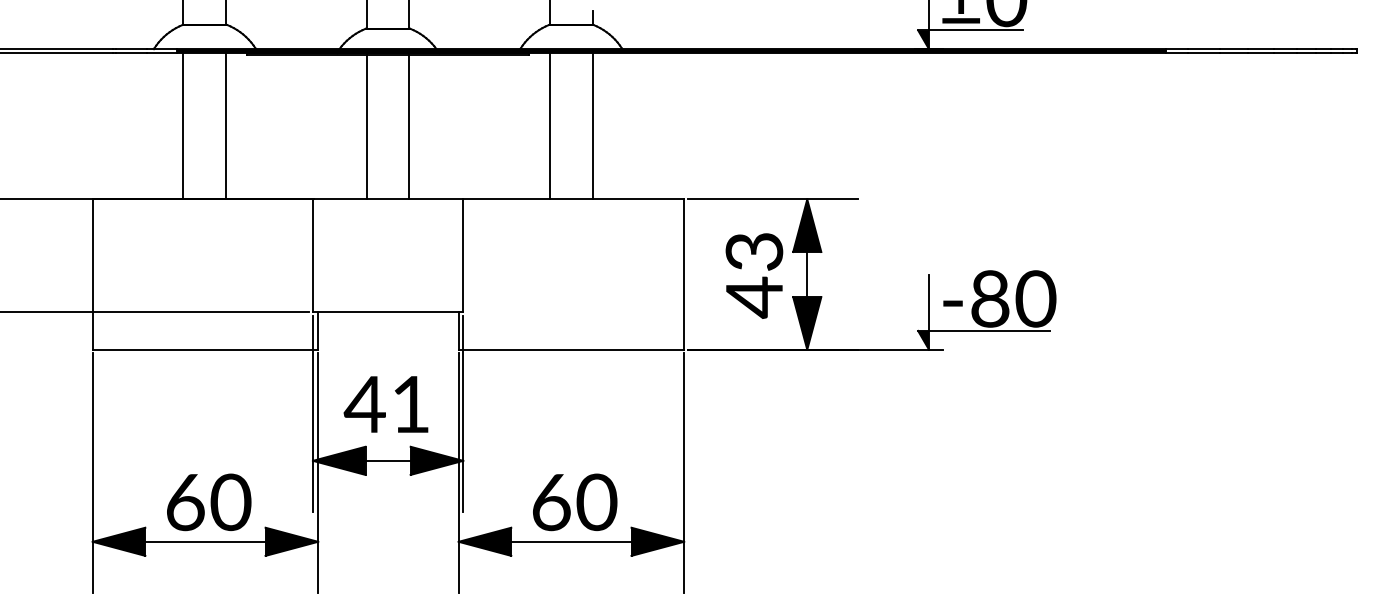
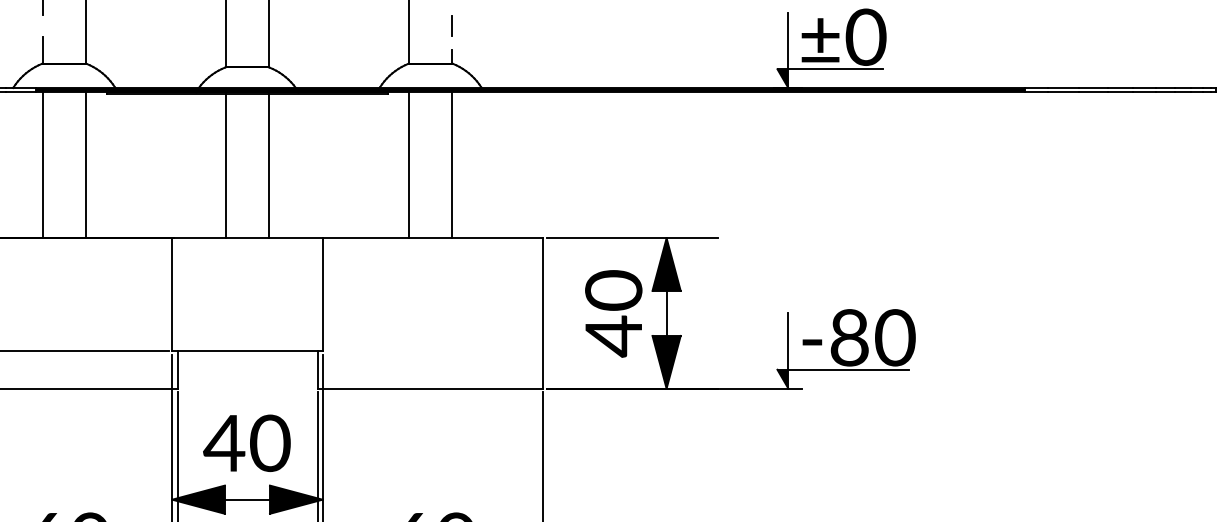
text: (754, 251) -> (613, 290), 43 -> 40
text: (410, 404) -> (269, 443), 41 -> 40

